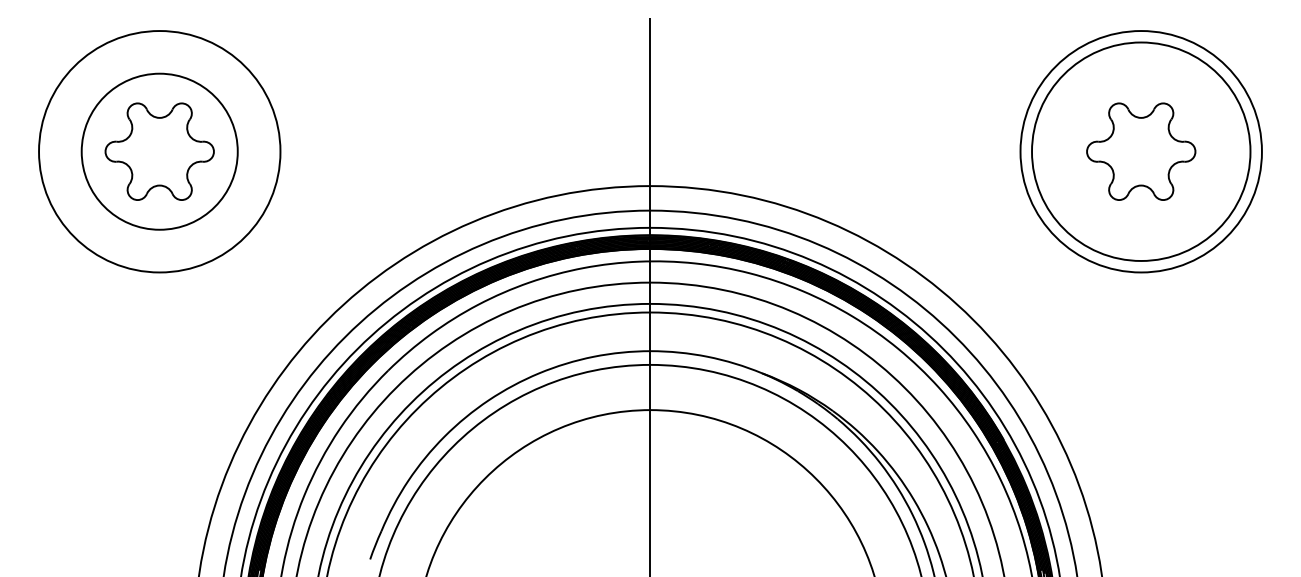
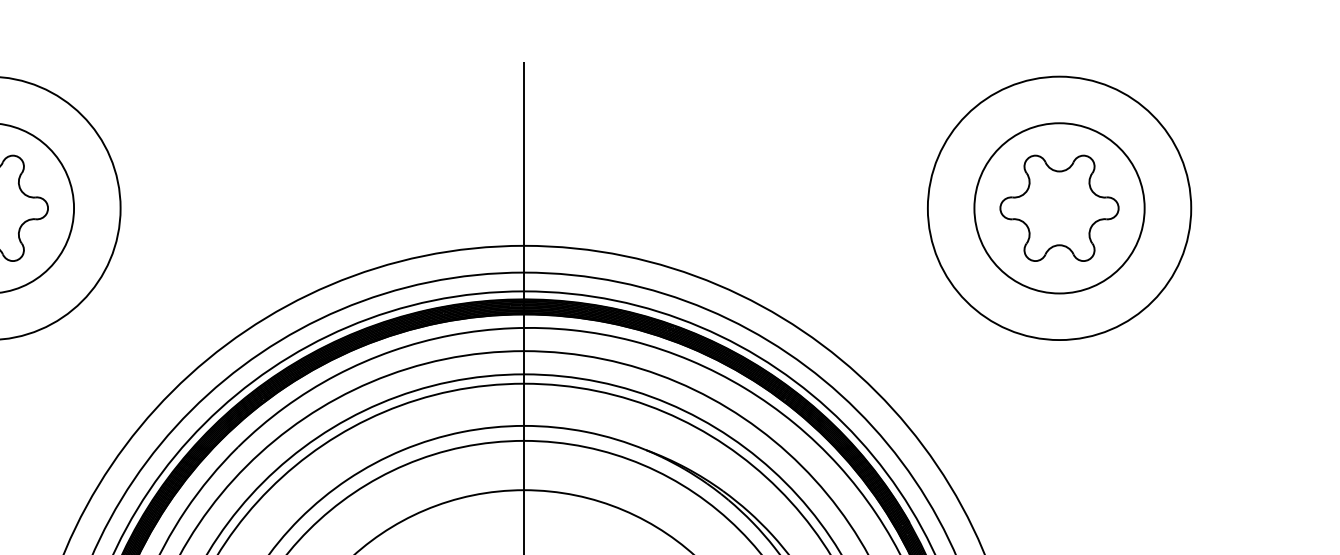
circle: (1141, 151) -> (1059, 208), size x0.71

